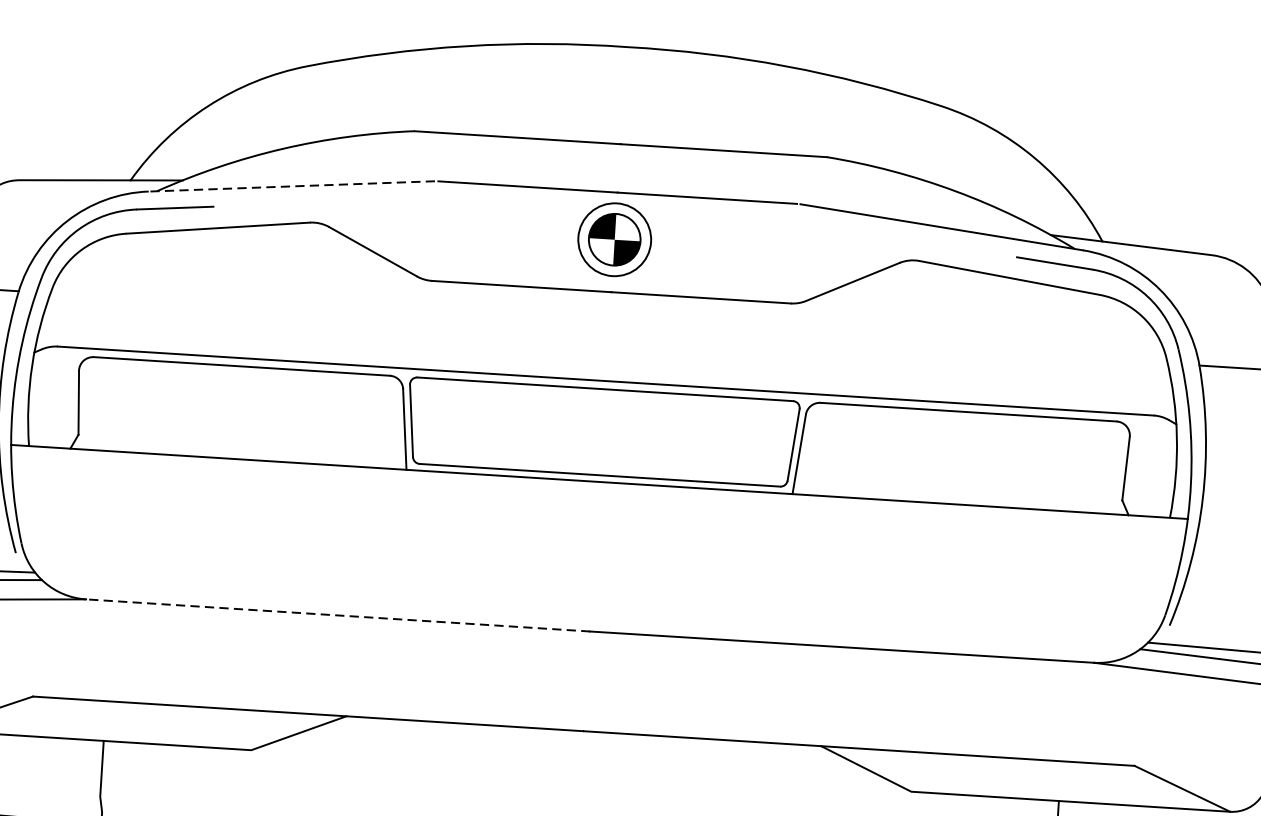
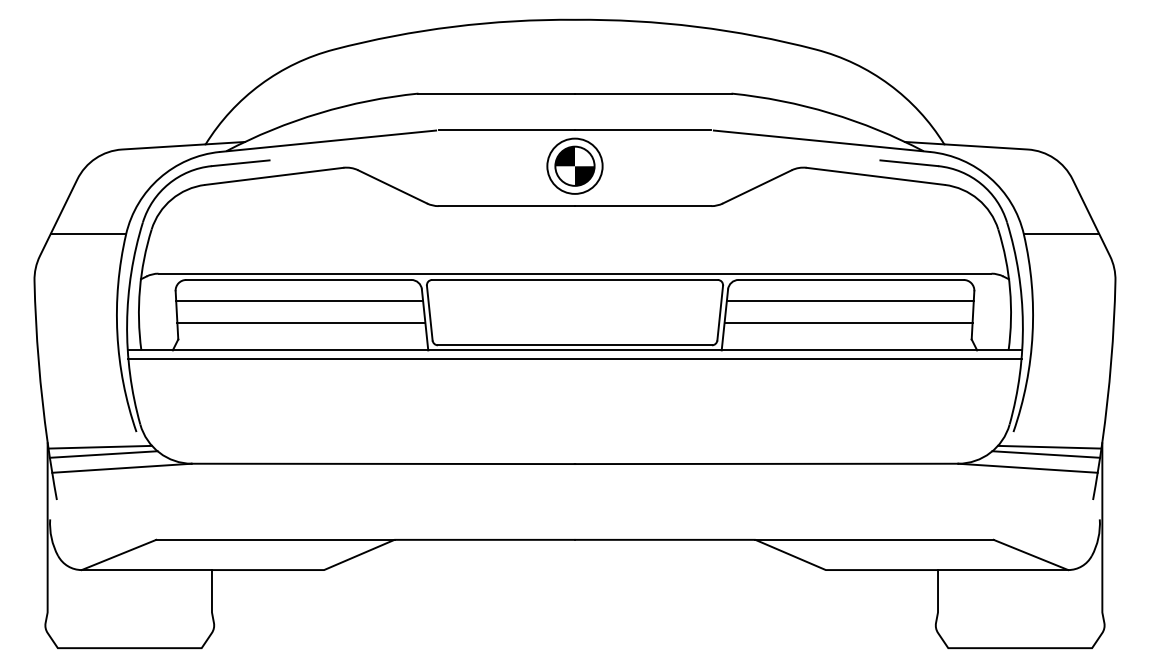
line: (292, 186) -> (328, 141), dashed -> solid
line: (241, 394) -> (299, 301), added
line: (242, 422) -> (301, 322), added
line: (964, 440) -> (849, 301), added
line: (961, 467) -> (848, 322), added
line: (598, 492) -> (574, 358), added
line: (338, 614) -> (383, 463), dashed -> solid

